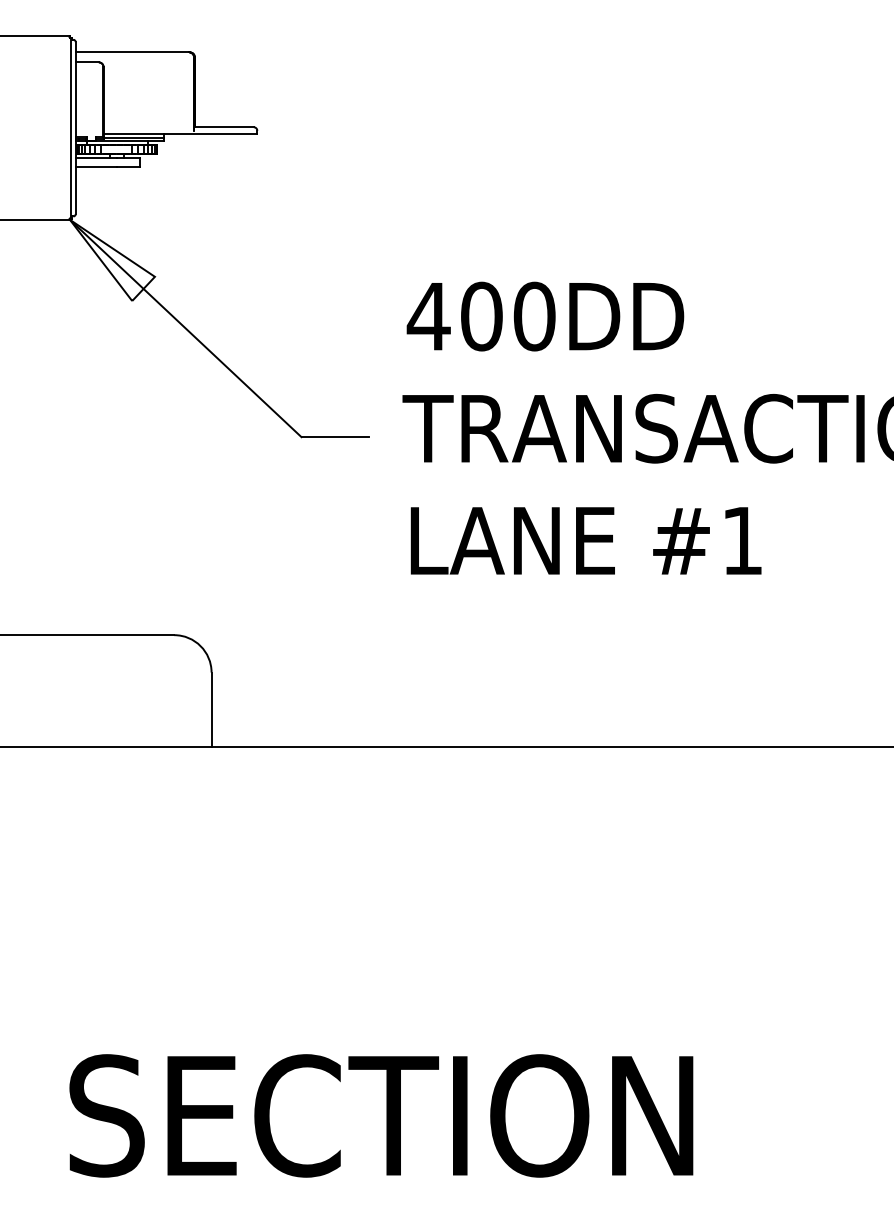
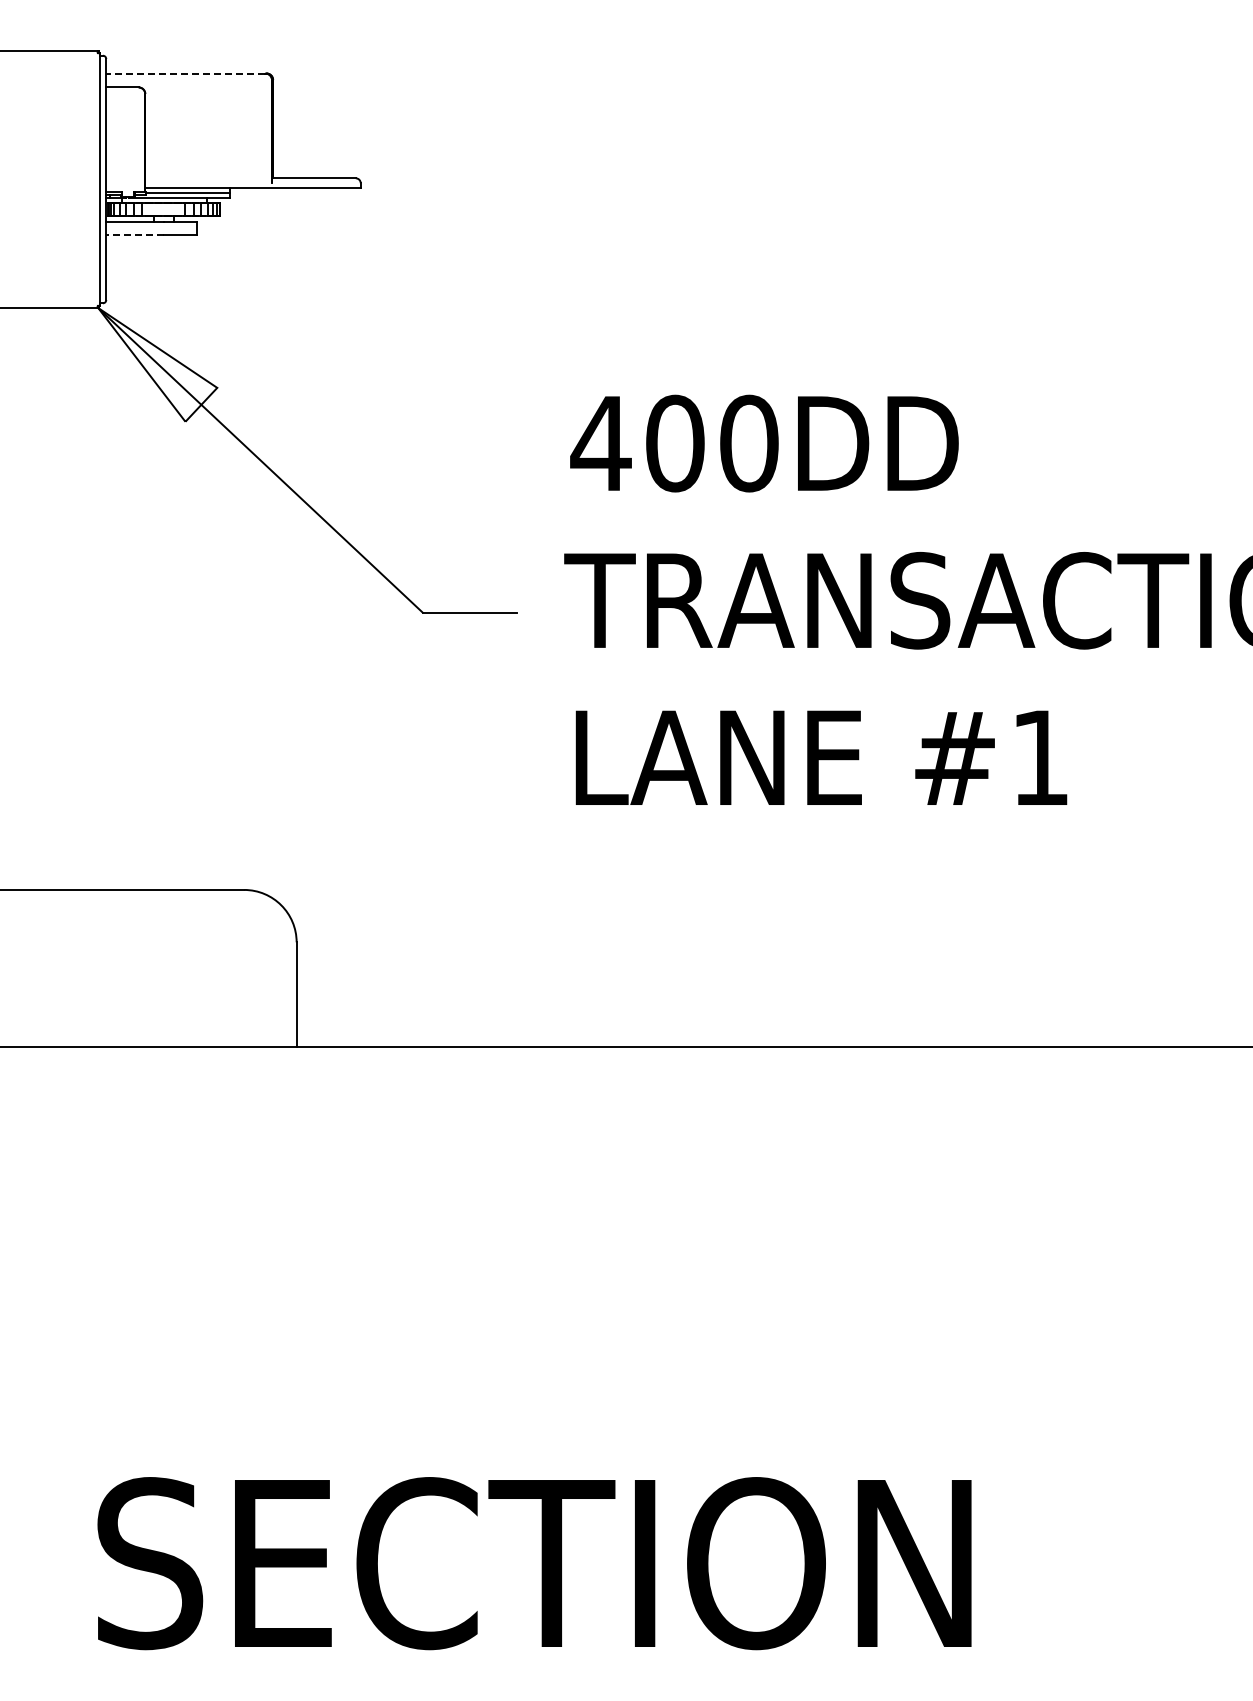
line: (132, 52) -> (185, 73), solid -> dashed
line: (96, 167) -> (135, 234), solid -> dashed

